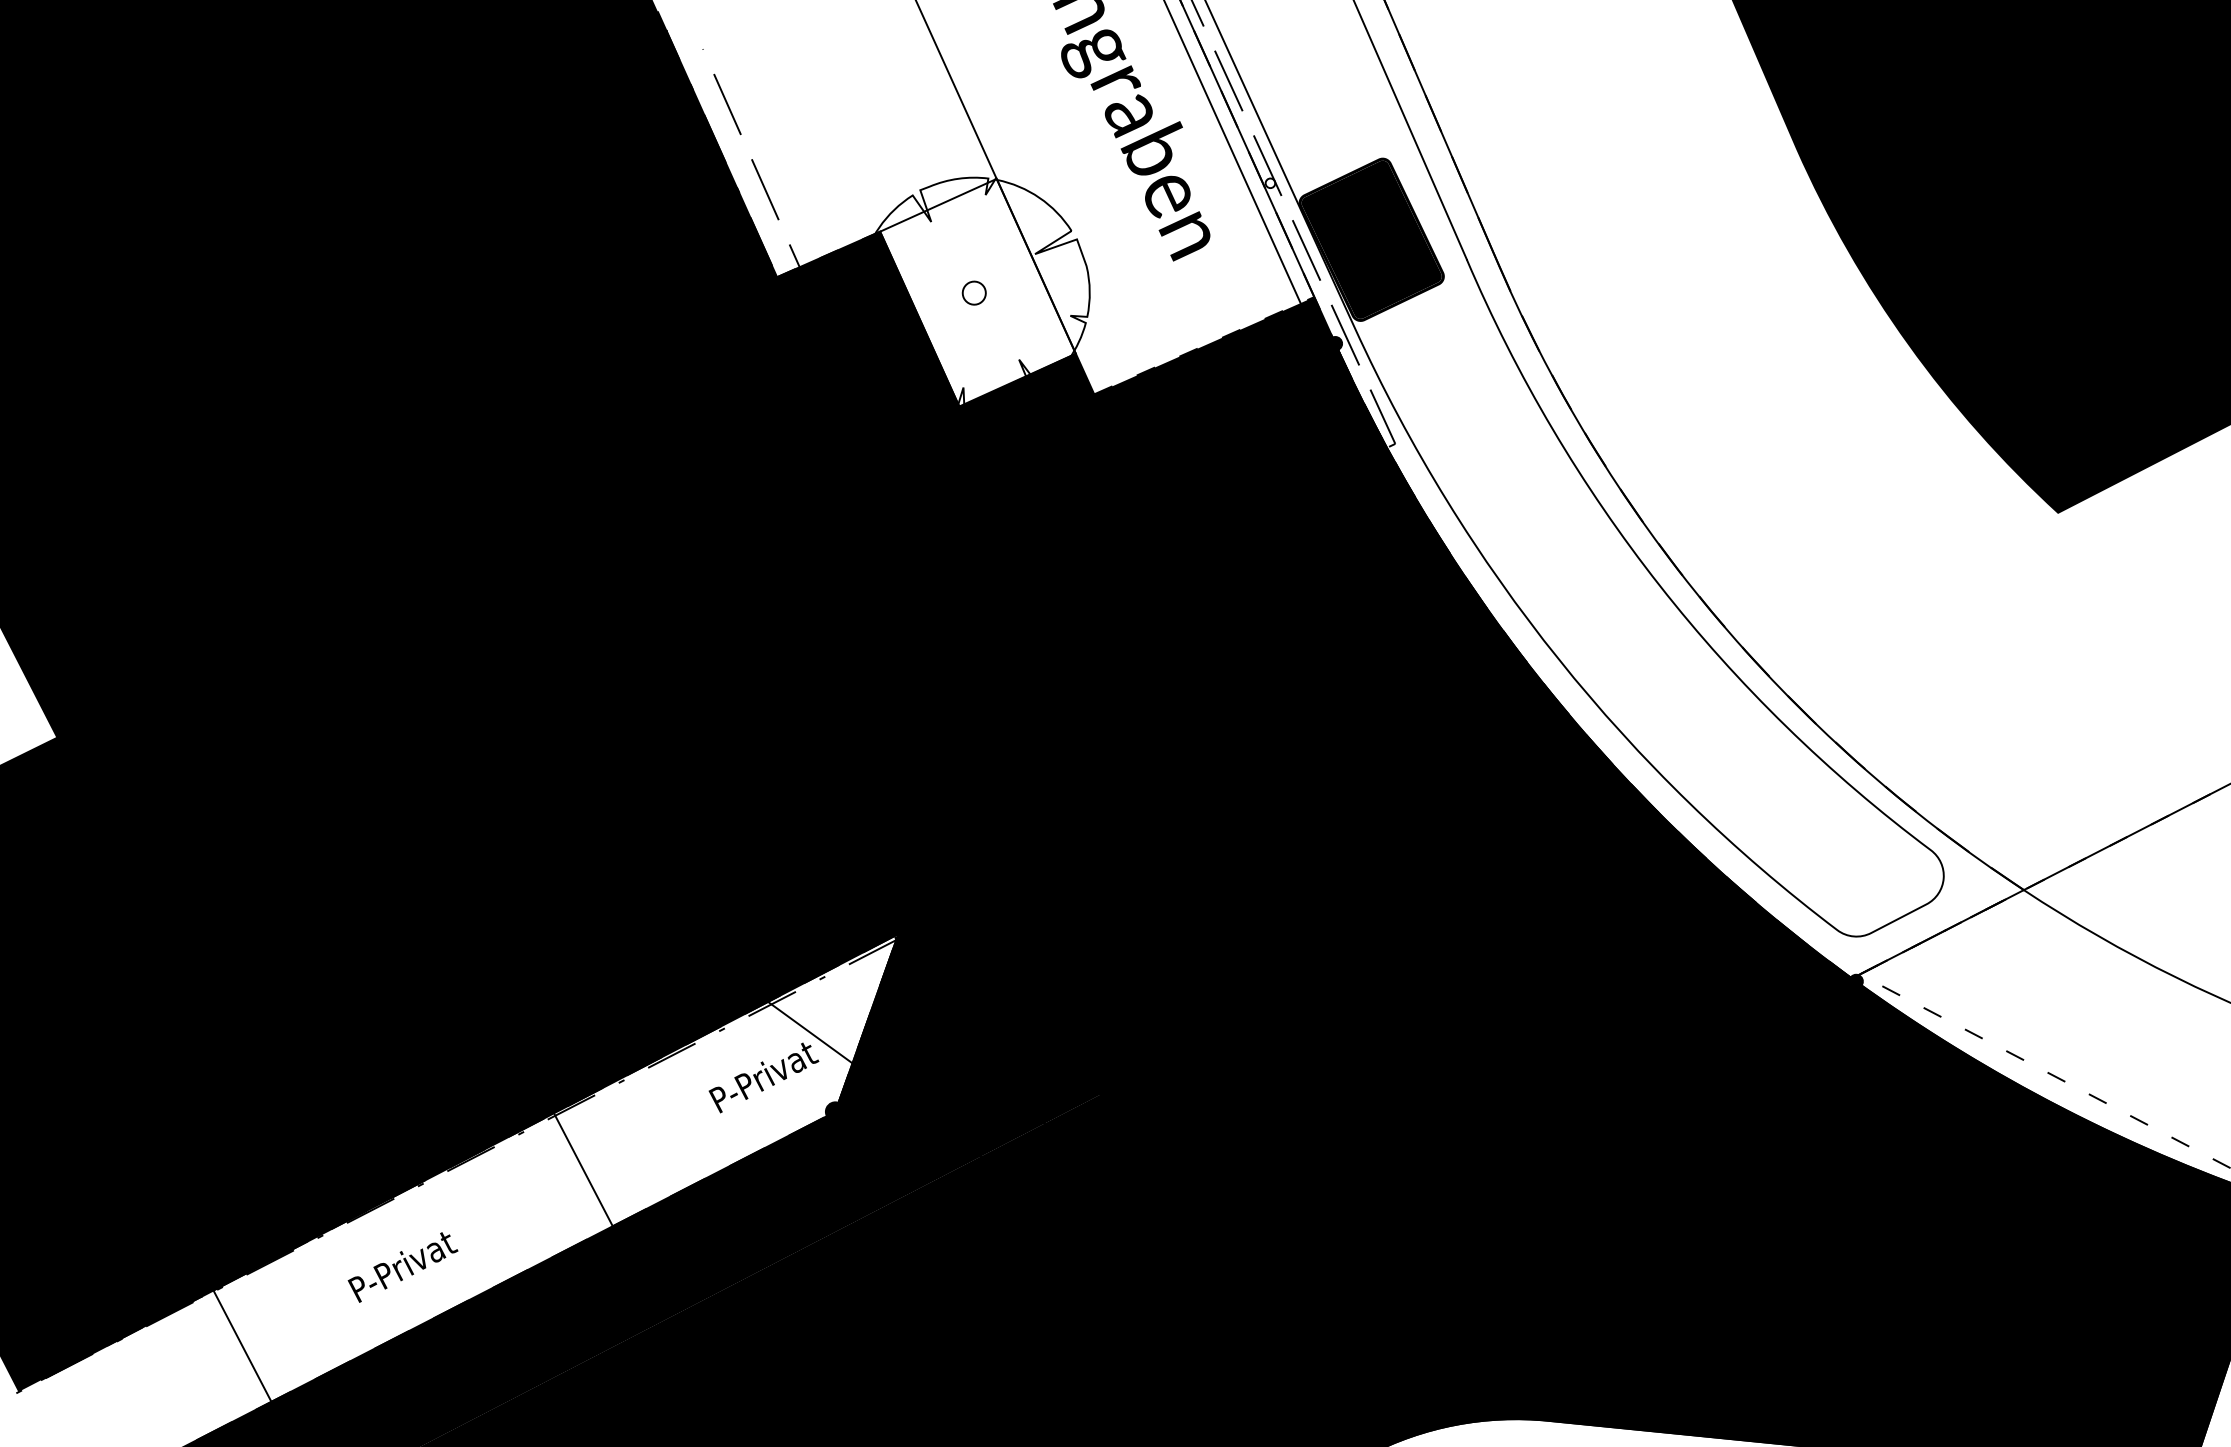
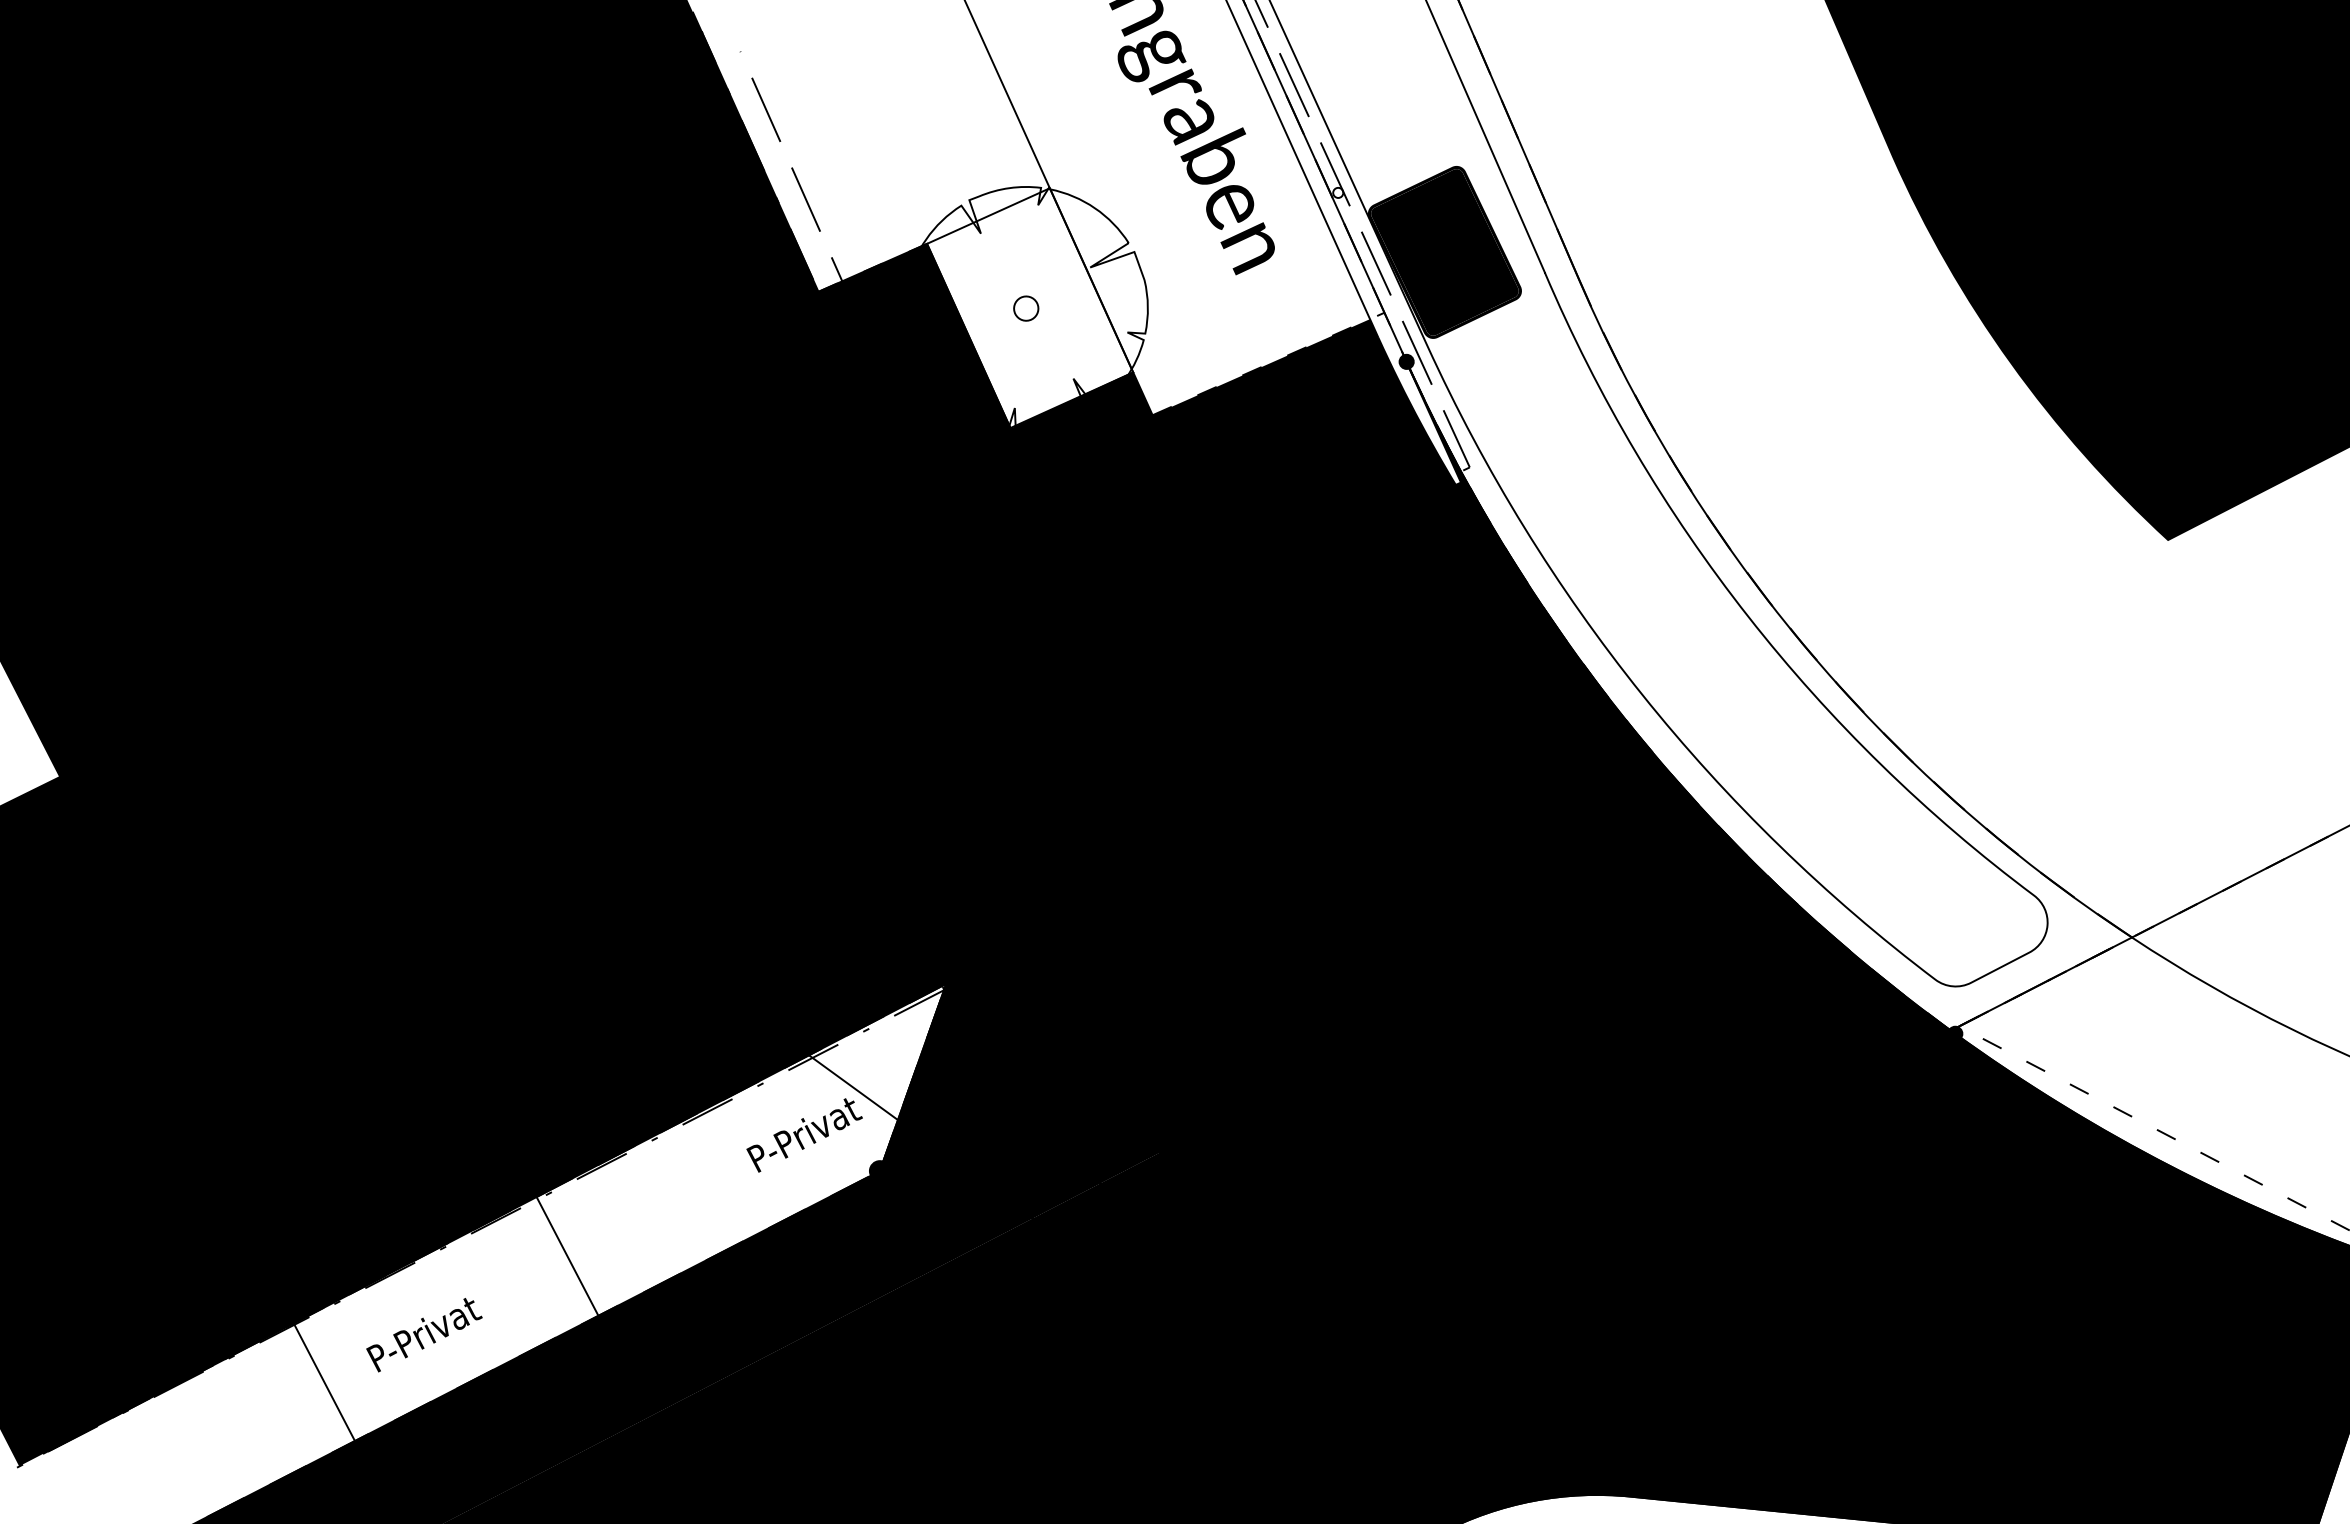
fill: (1342, 378) -> (1414, 398), removed
line: (583, 1170) -> (567, 1256), moved
line: (242, 1346) -> (324, 1382), moved

